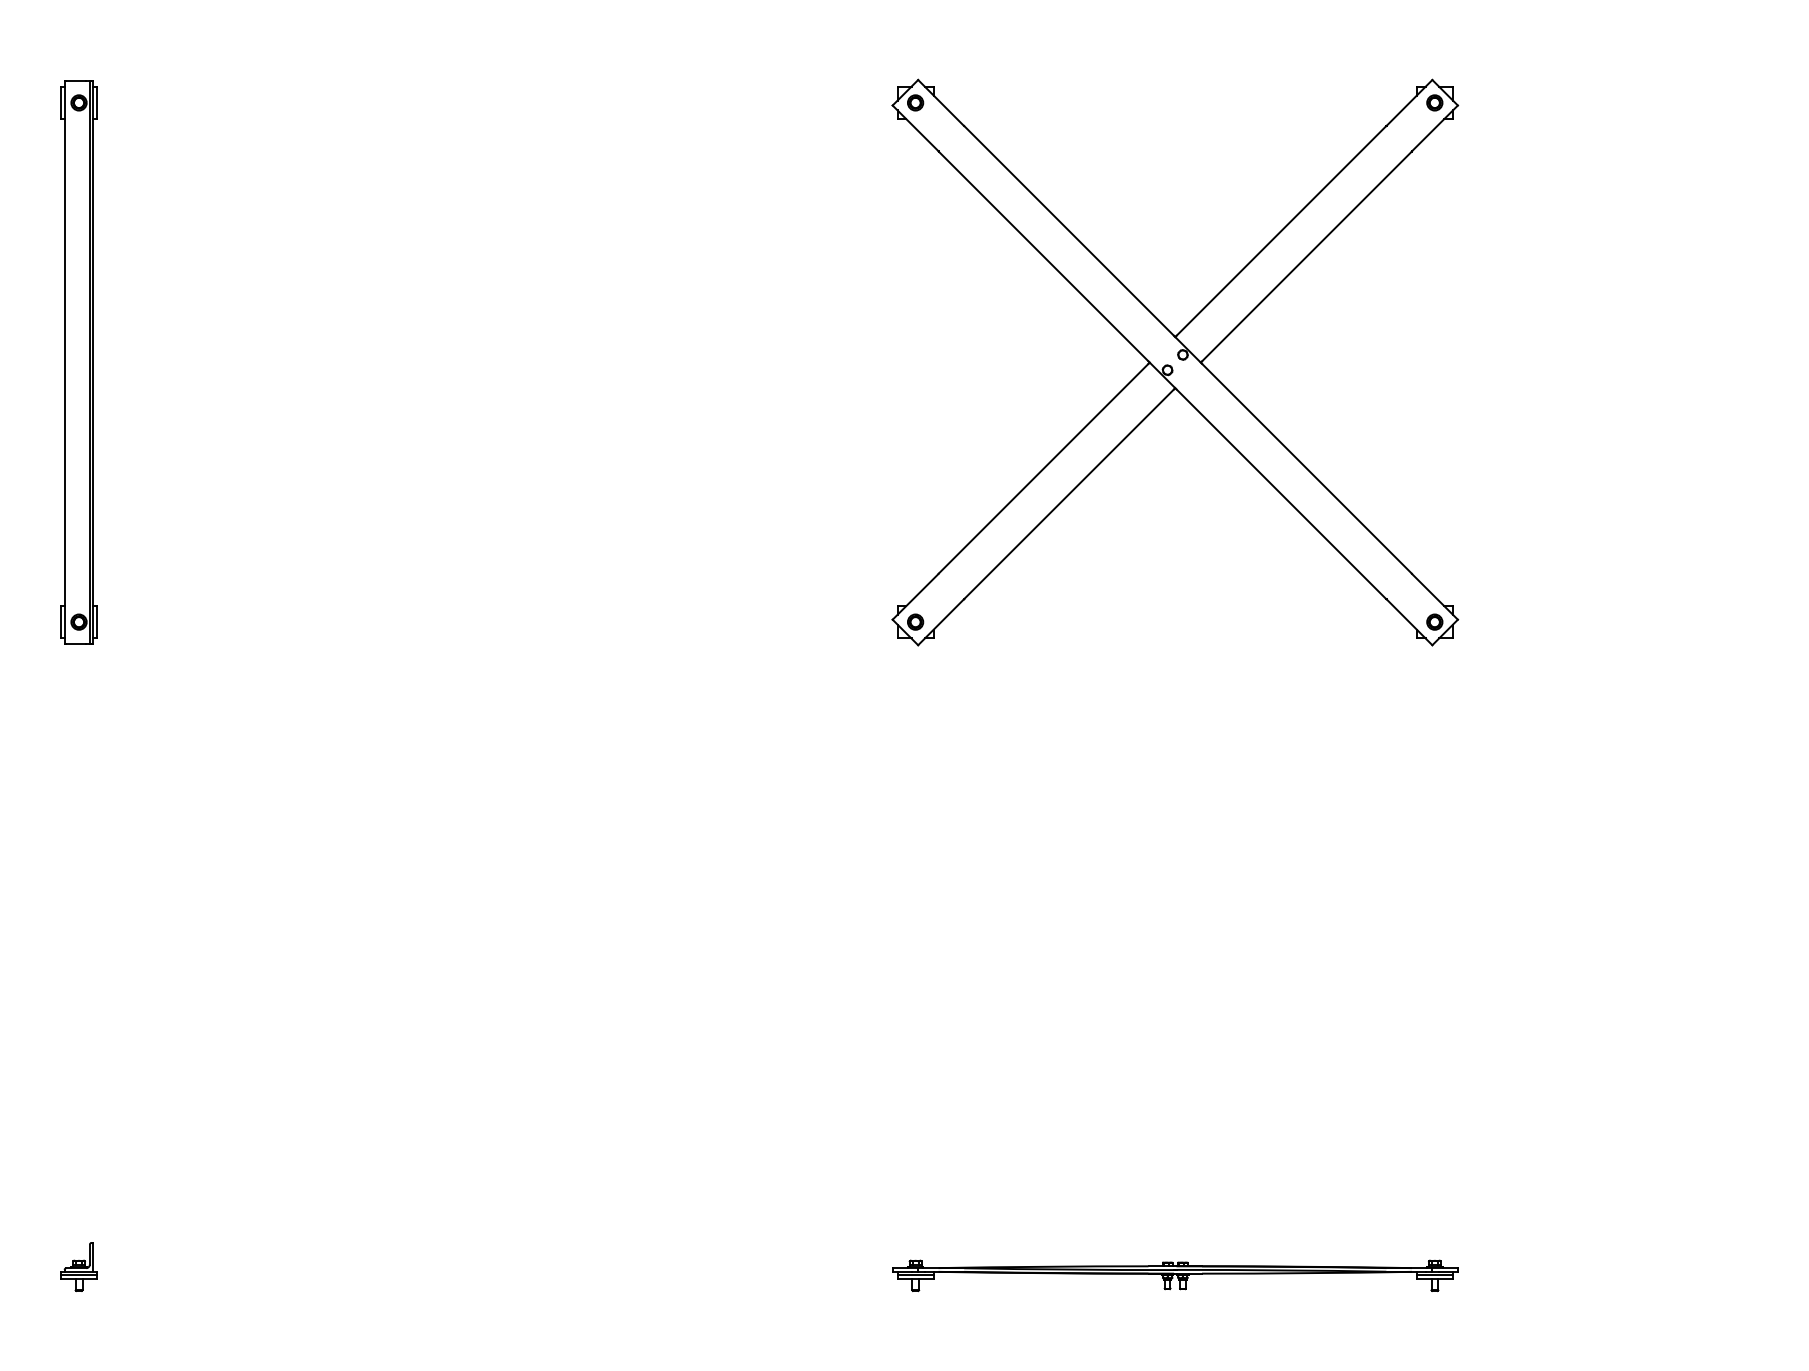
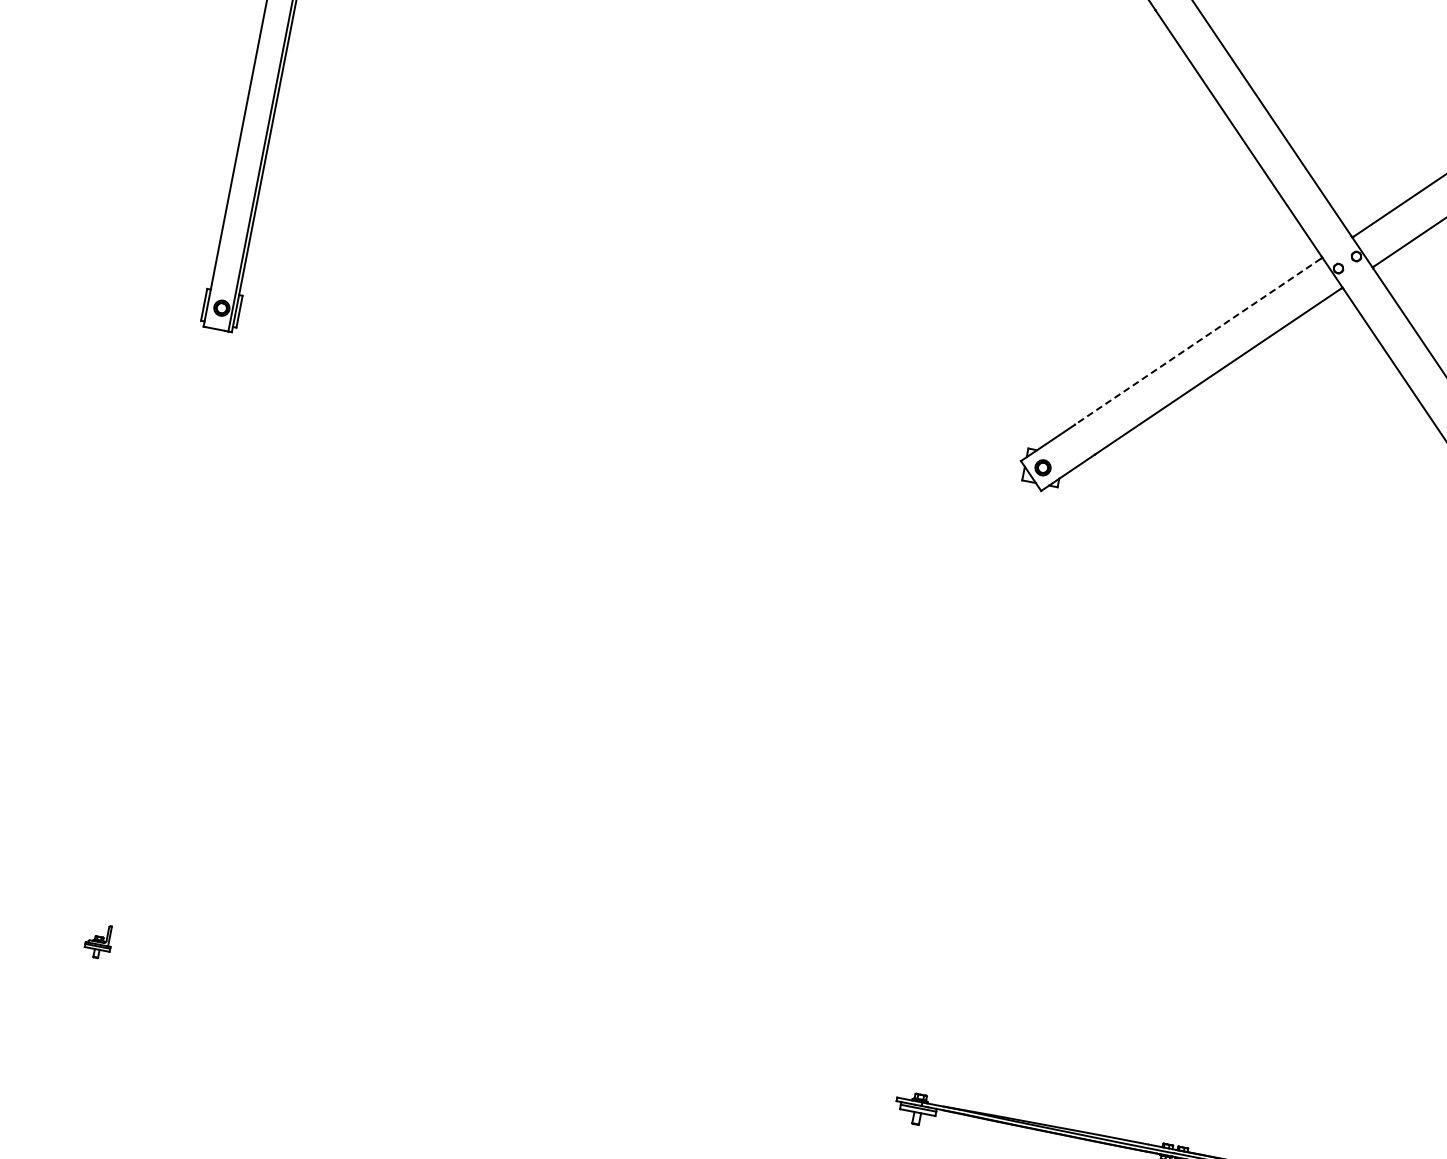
line: (1043, 469) -> (1197, 342), solid -> dashed
part: (78, 1266) -> (98, 940), size x0.7

